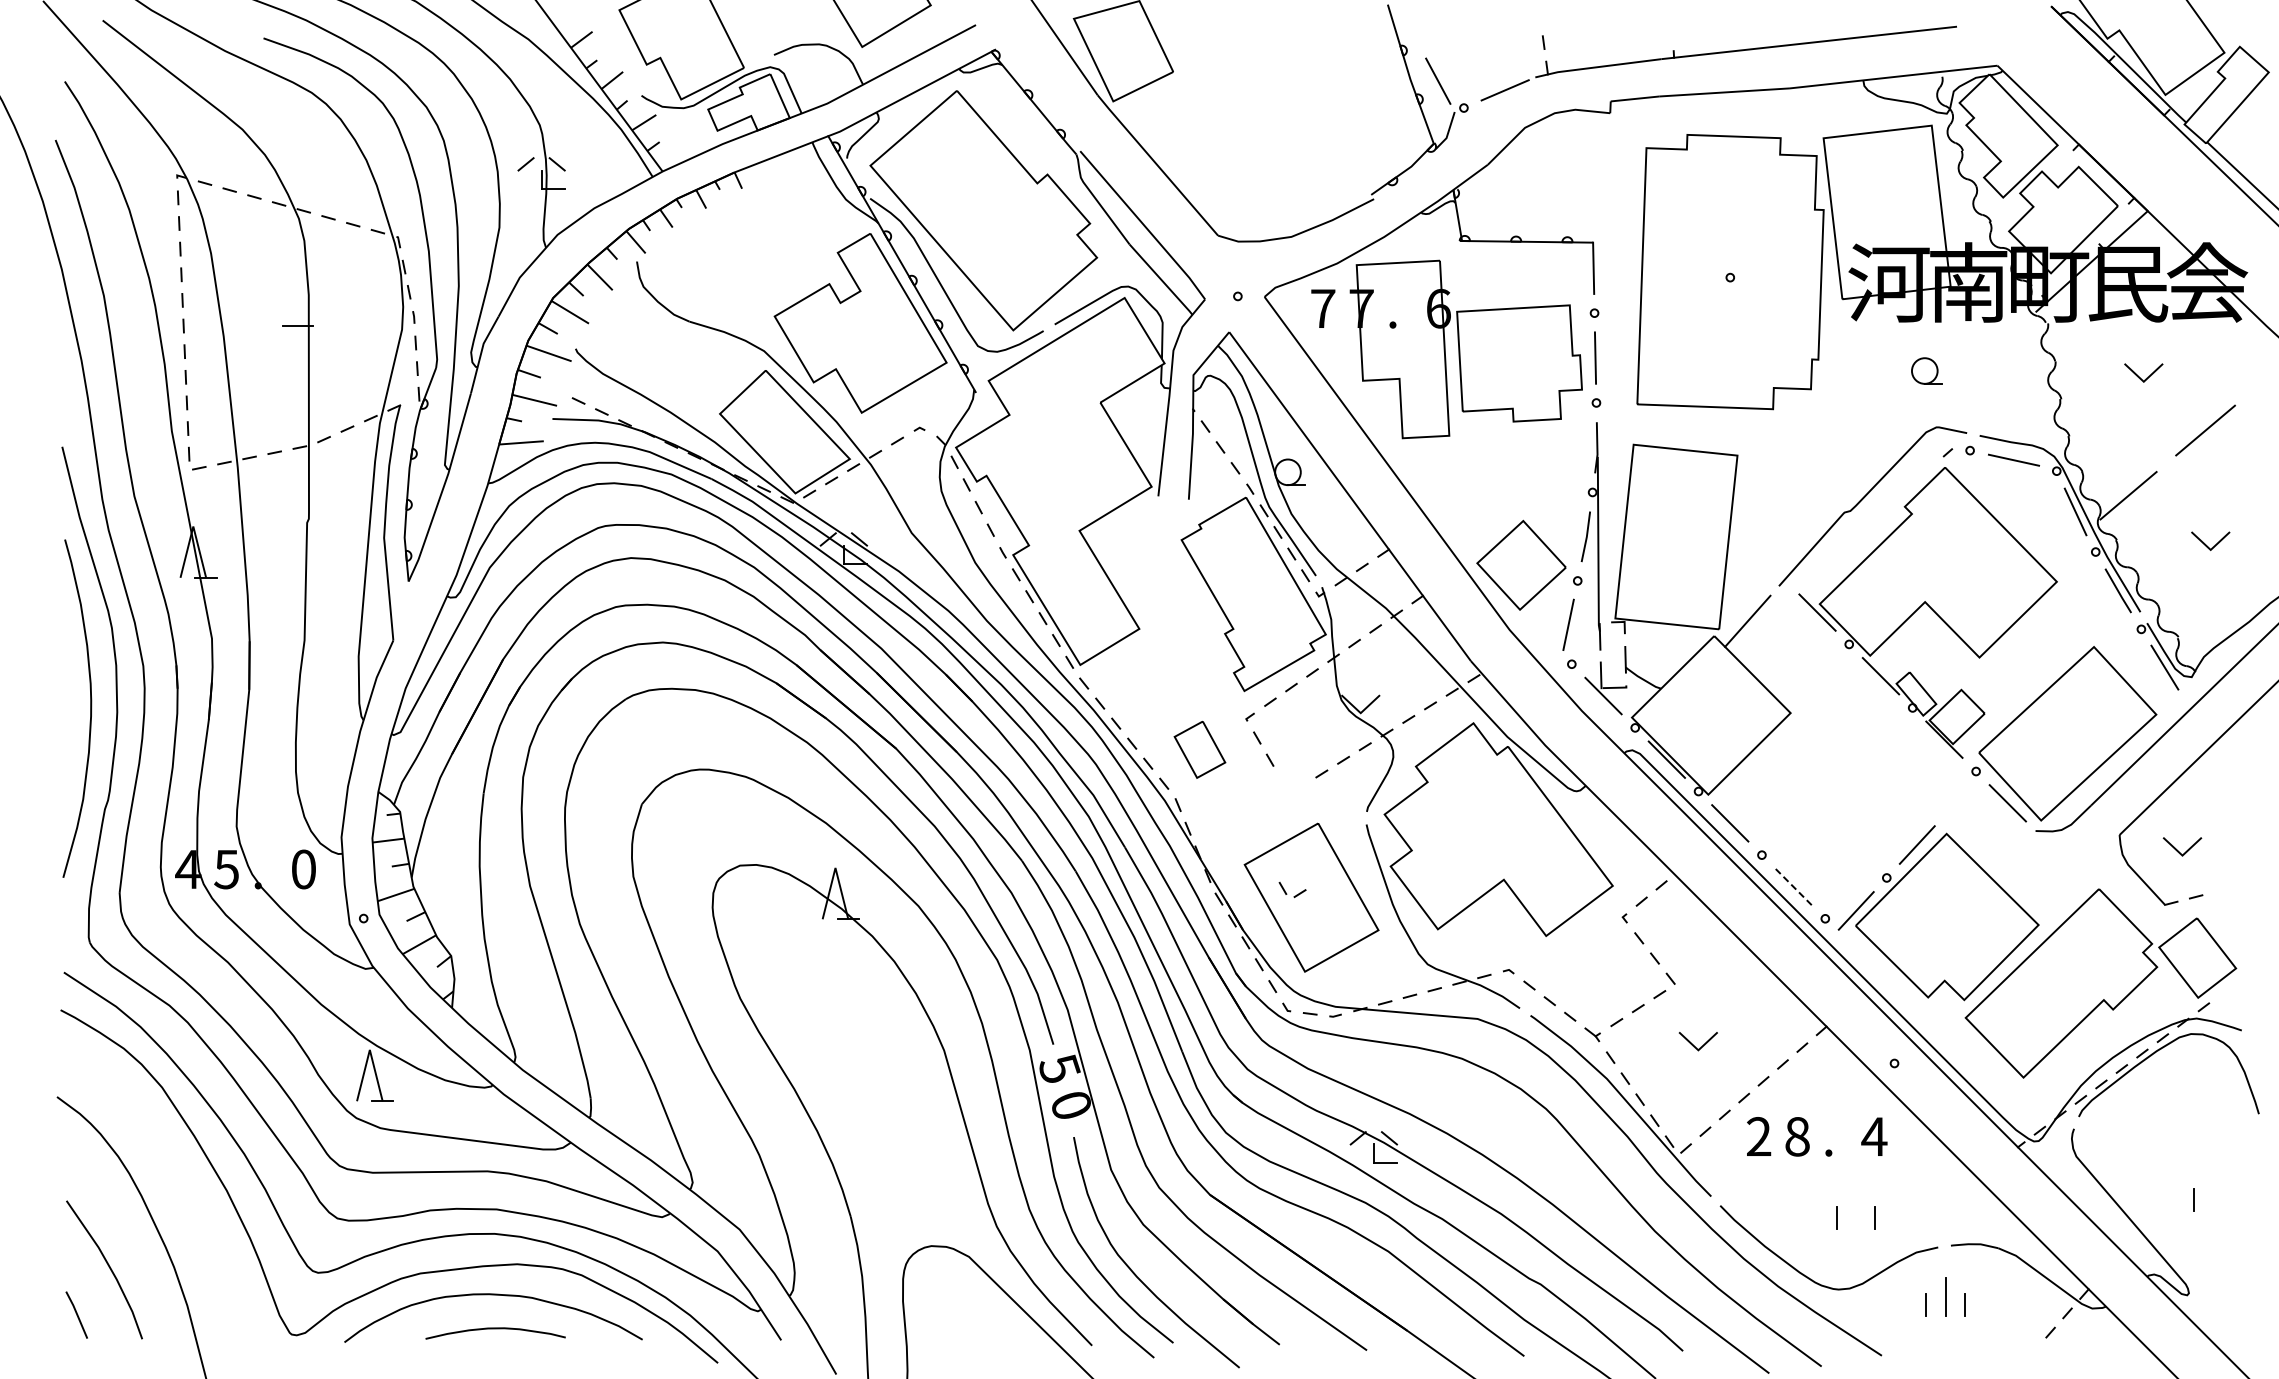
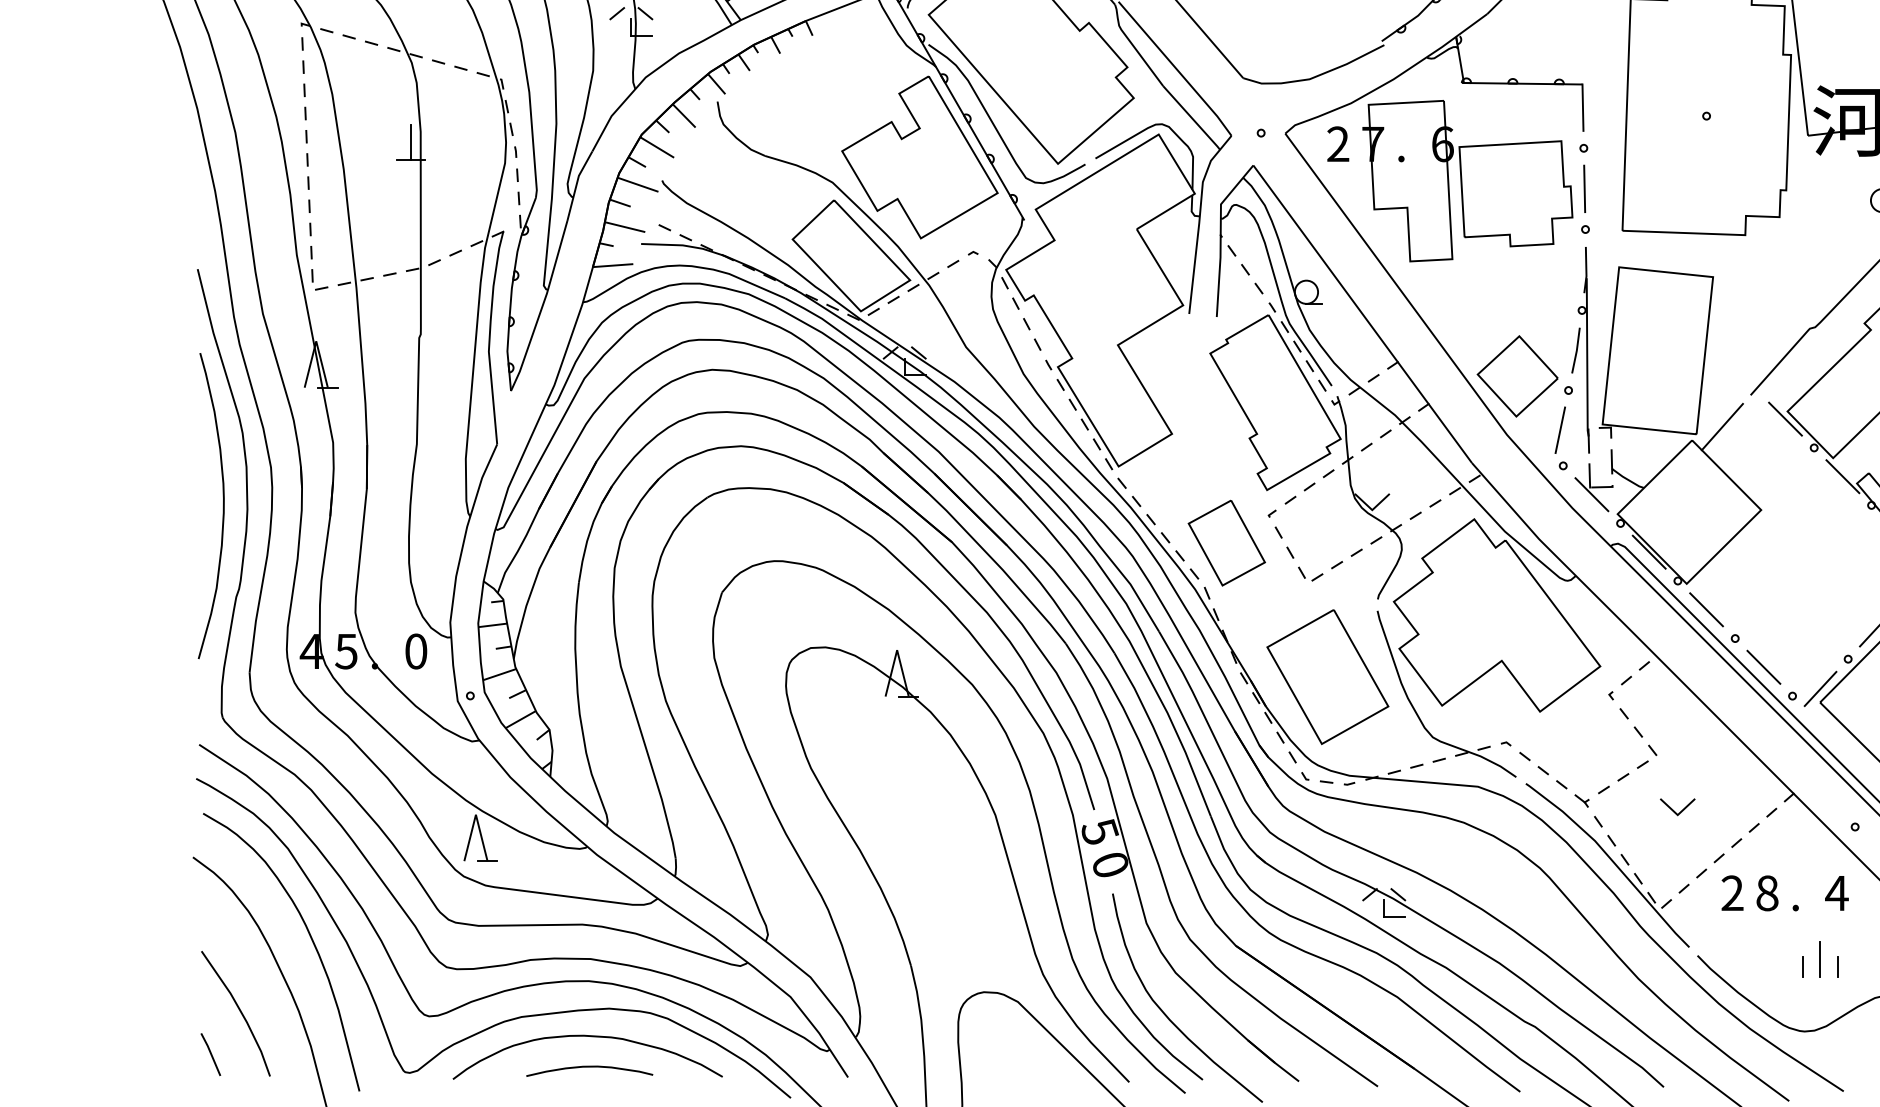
line: (298, 306) -> (411, 142), added
text: (1323, 307) -> (1338, 143), 7 -> 2
part: (1199, 749) -> (1226, 542), size x1.67
line: (1793, 886) -> (1763, 666), dashed -> solid
part: (1292, 890) -> (1310, 574), moved
curve: (186, 1185) -> (310, 937), added
line: (1855, 1209) -> (1819, 959), added

